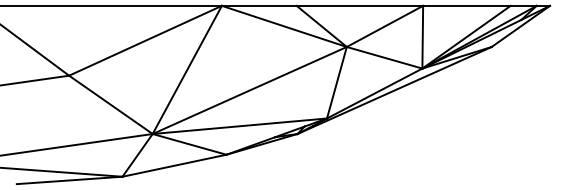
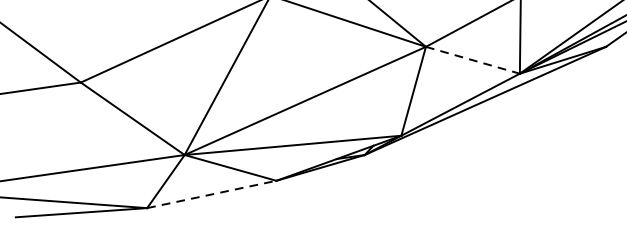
line: (385, 57) -> (474, 59), solid -> dashed
line: (175, 165) -> (213, 194), solid -> dashed

